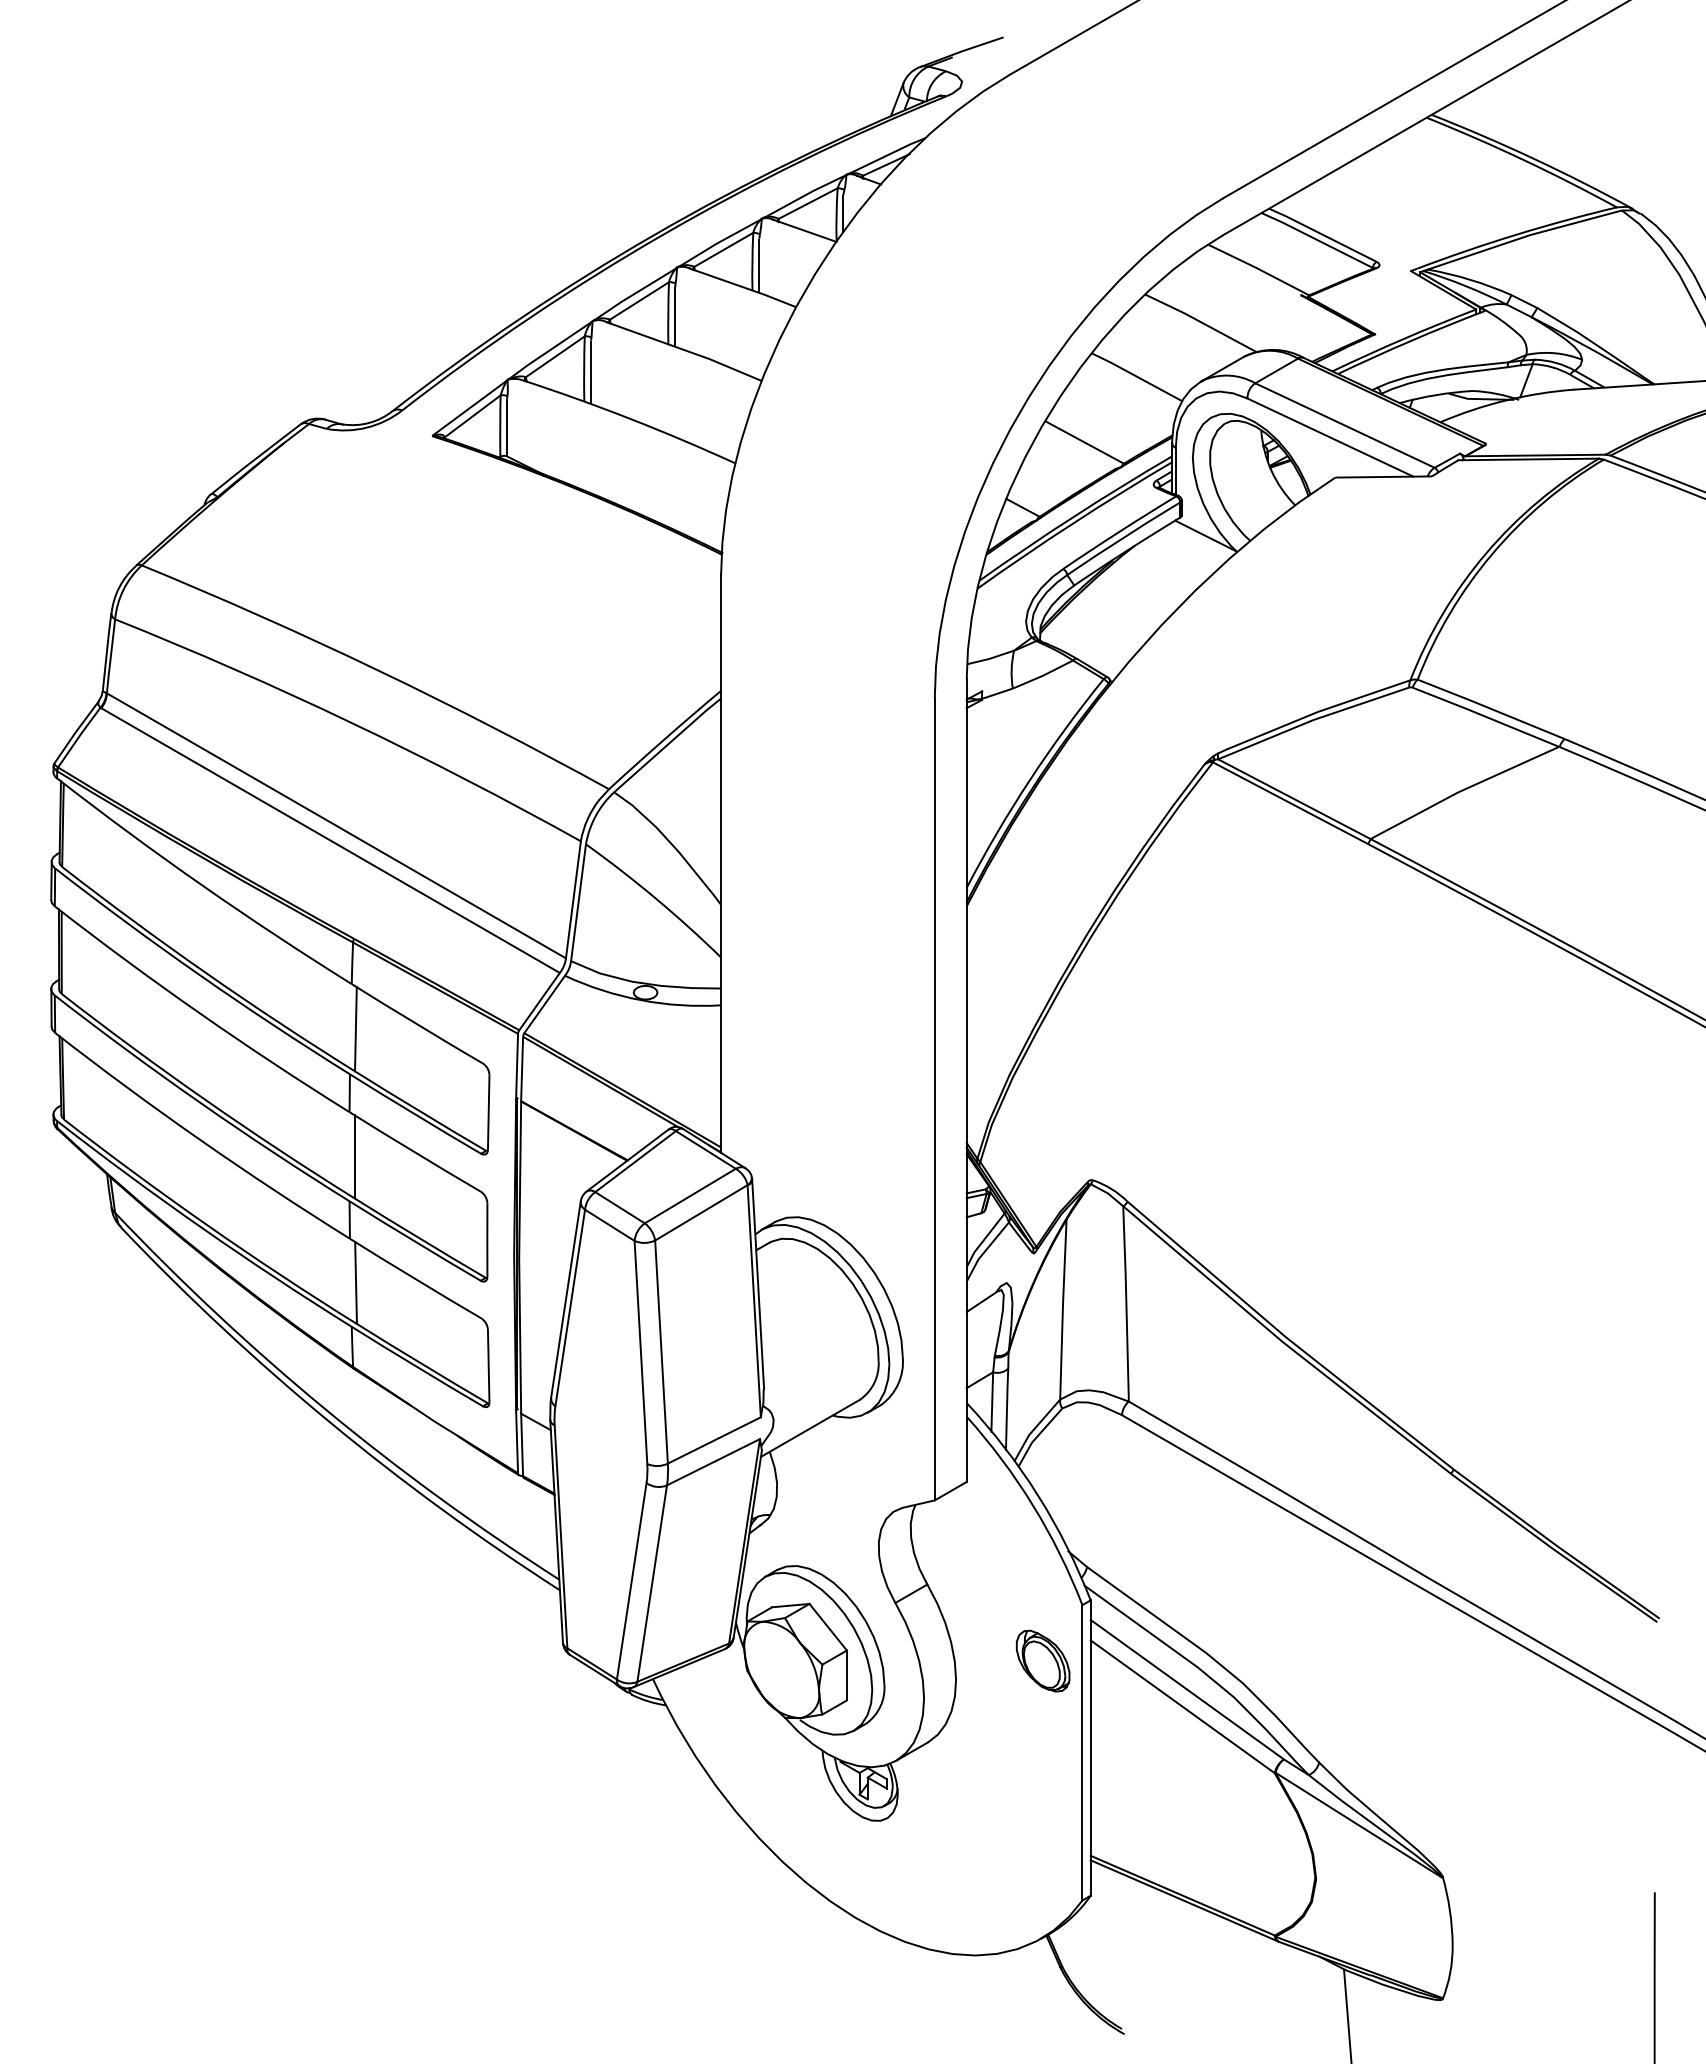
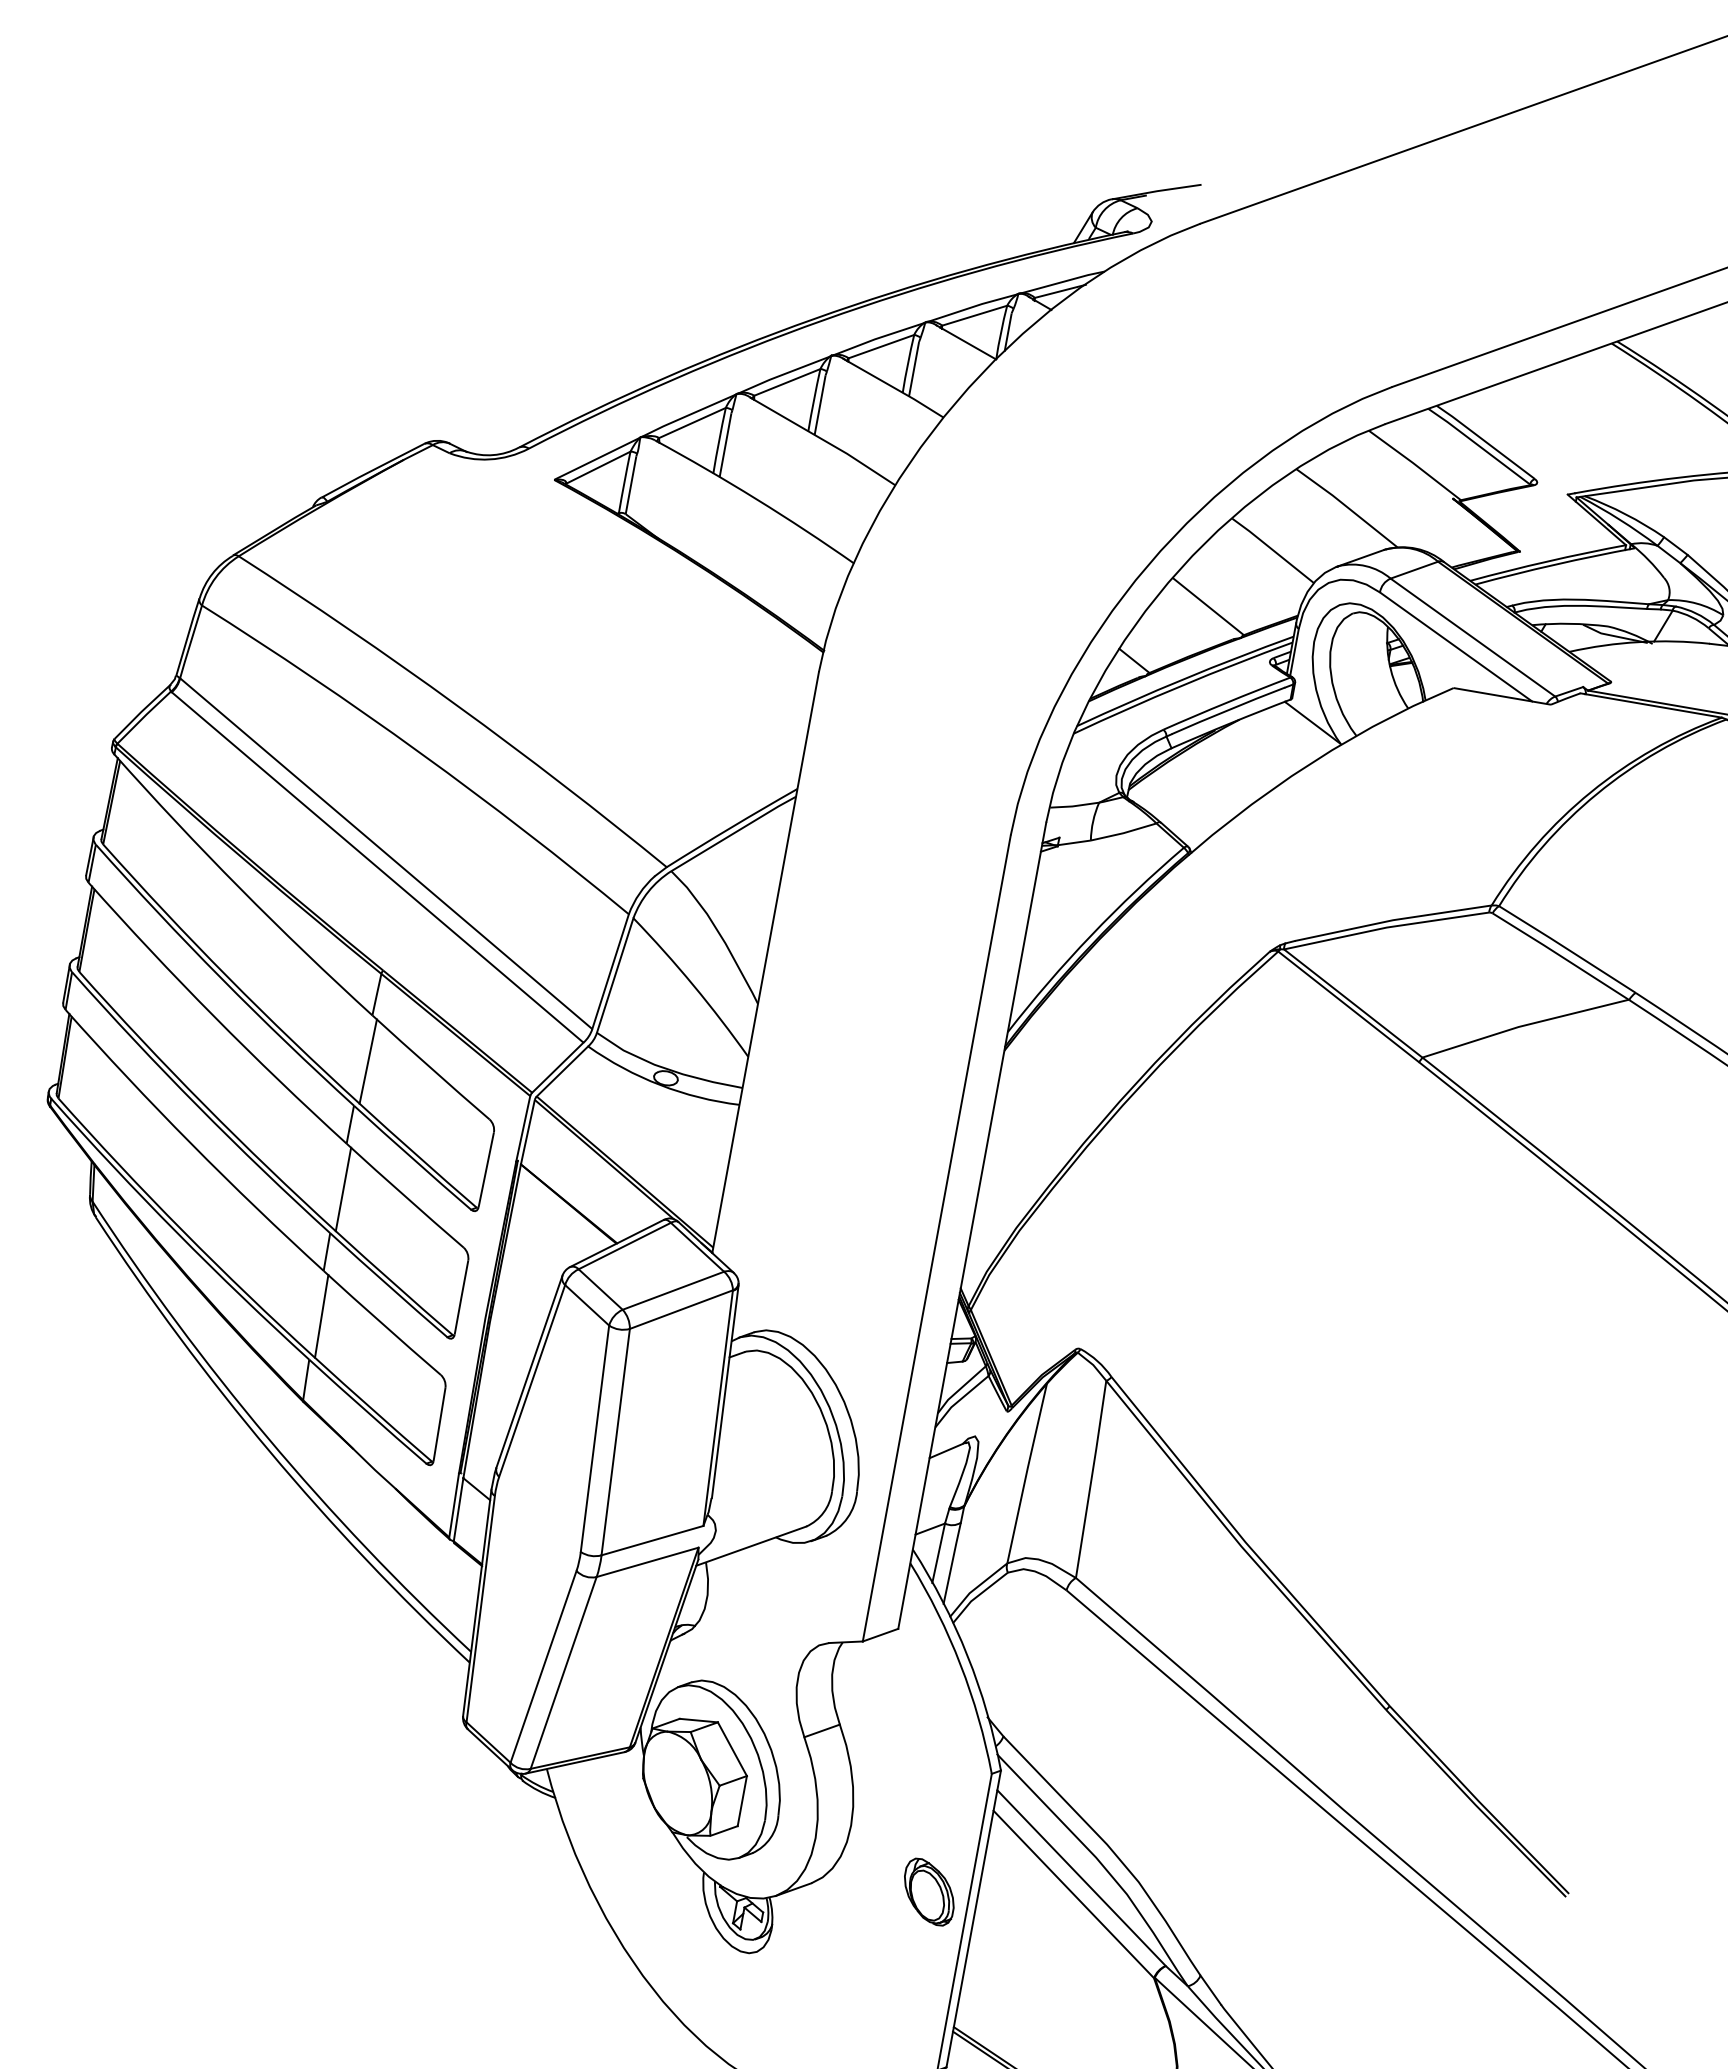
part: (1042, 1660) -> (928, 1891), moved

